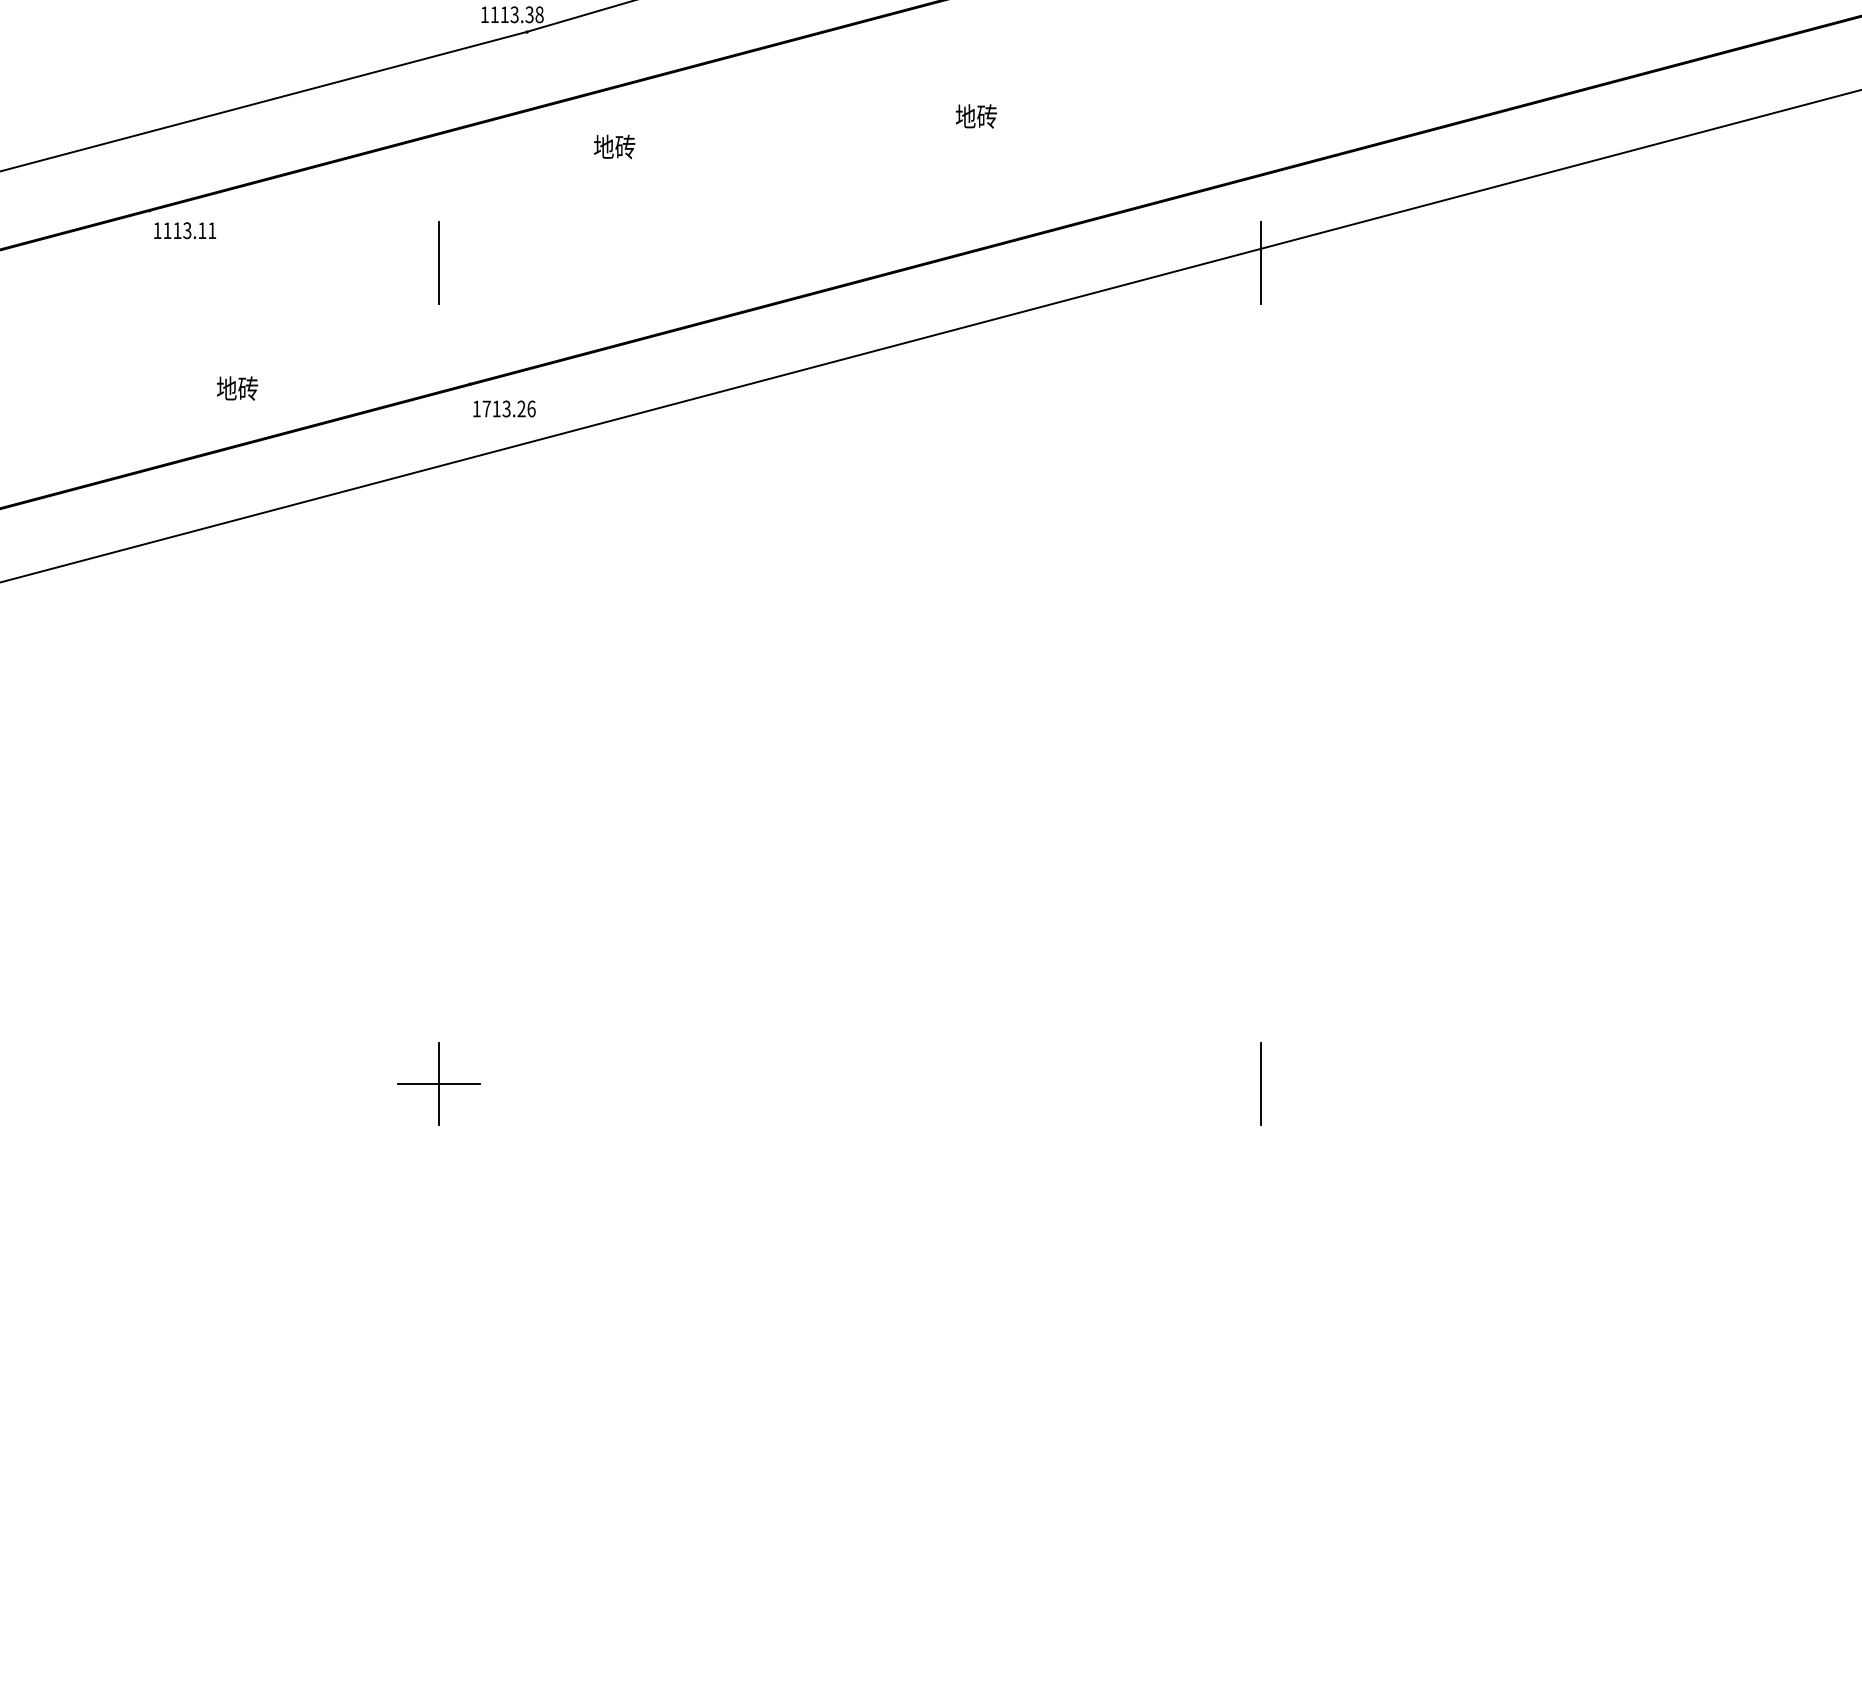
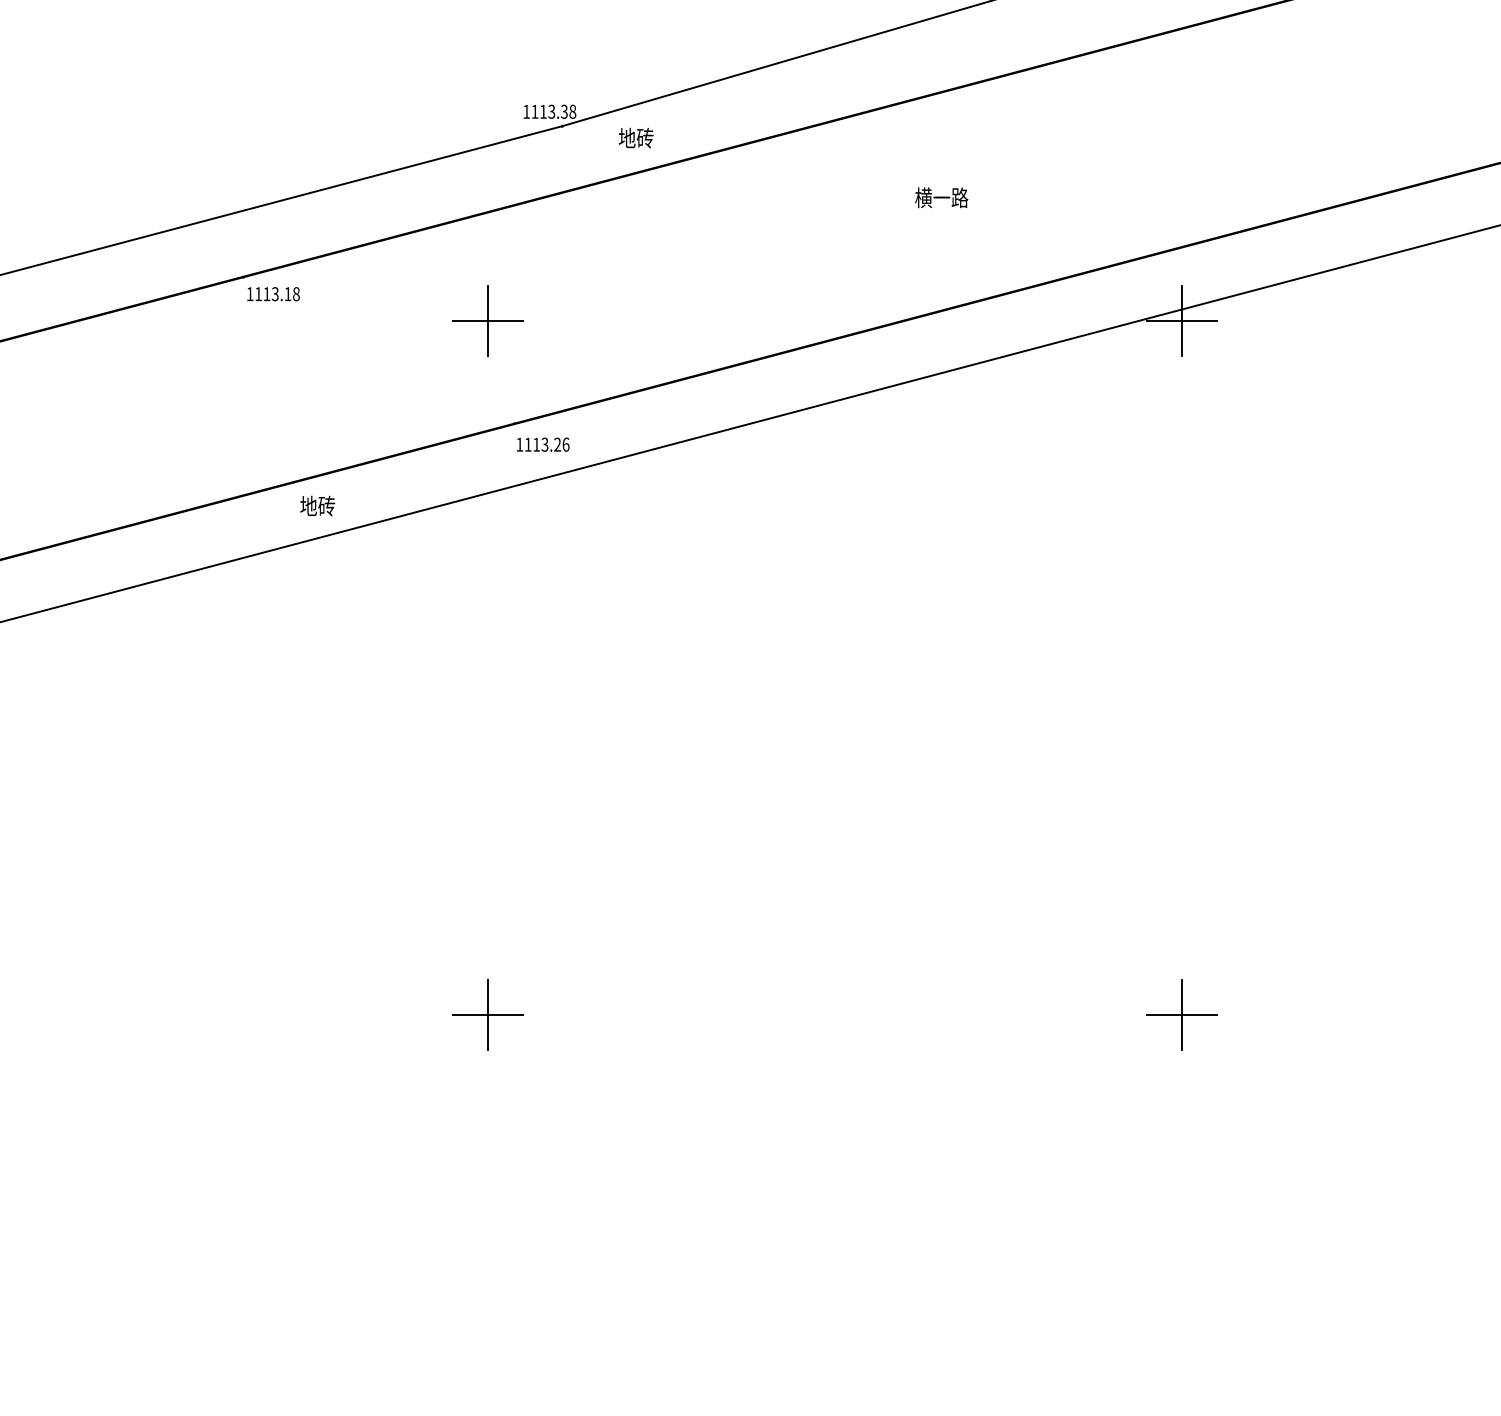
text: (976, 116) -> (941, 197), 地砖 -> 横一路
text: (614, 146) -> (636, 137), moved
text: (212, 230) -> (296, 293), 1113.11 -> 1113.18
line: (439, 262) -> (488, 321), added
line: (1260, 262) -> (1181, 321), added
text: (237, 388) -> (317, 505), moved
text: (486, 408) -> (527, 444), 1713.26 -> 1113.26
line: (1260, 1084) -> (1181, 1015), added

